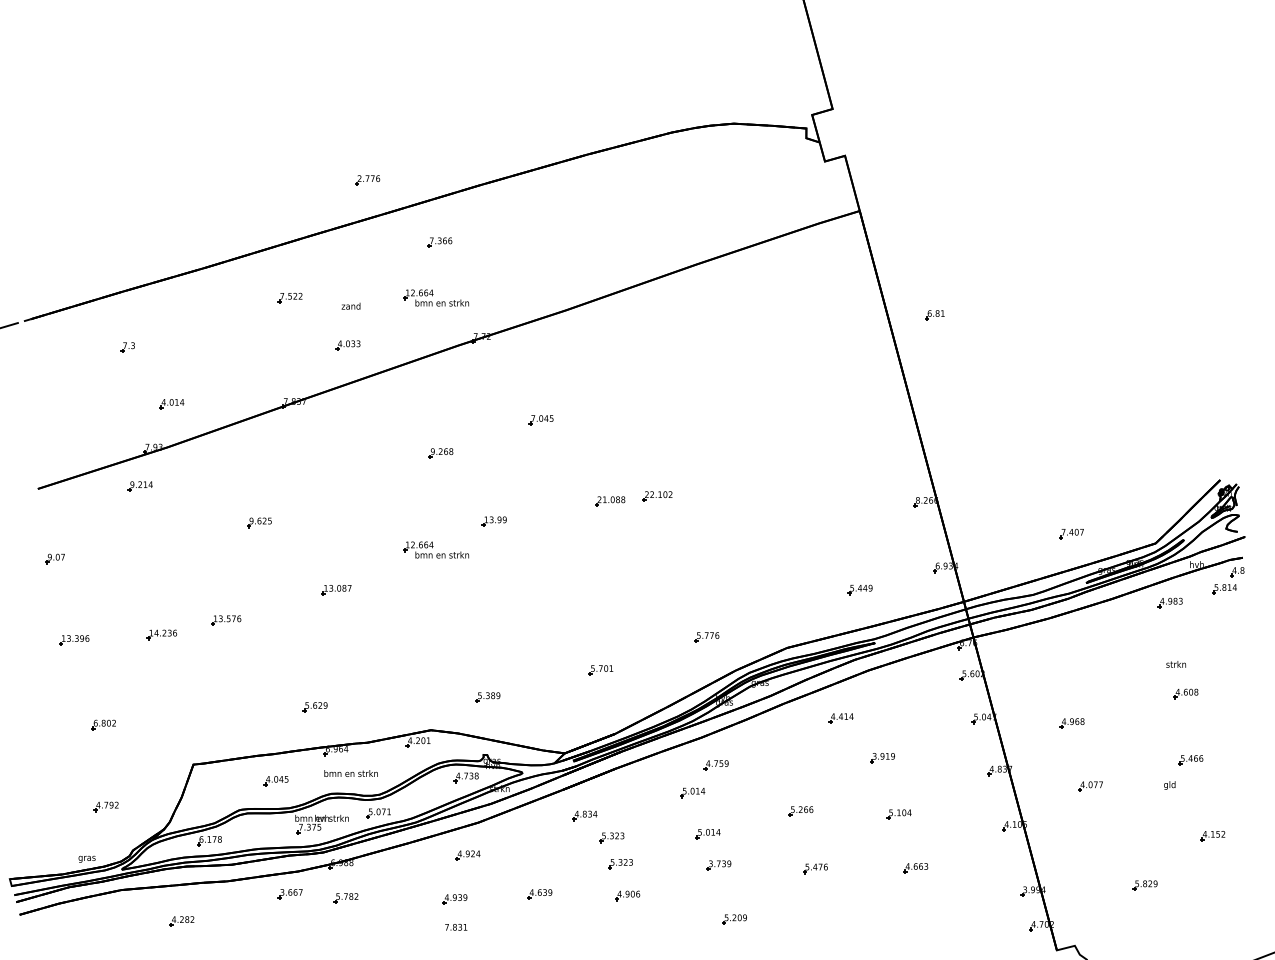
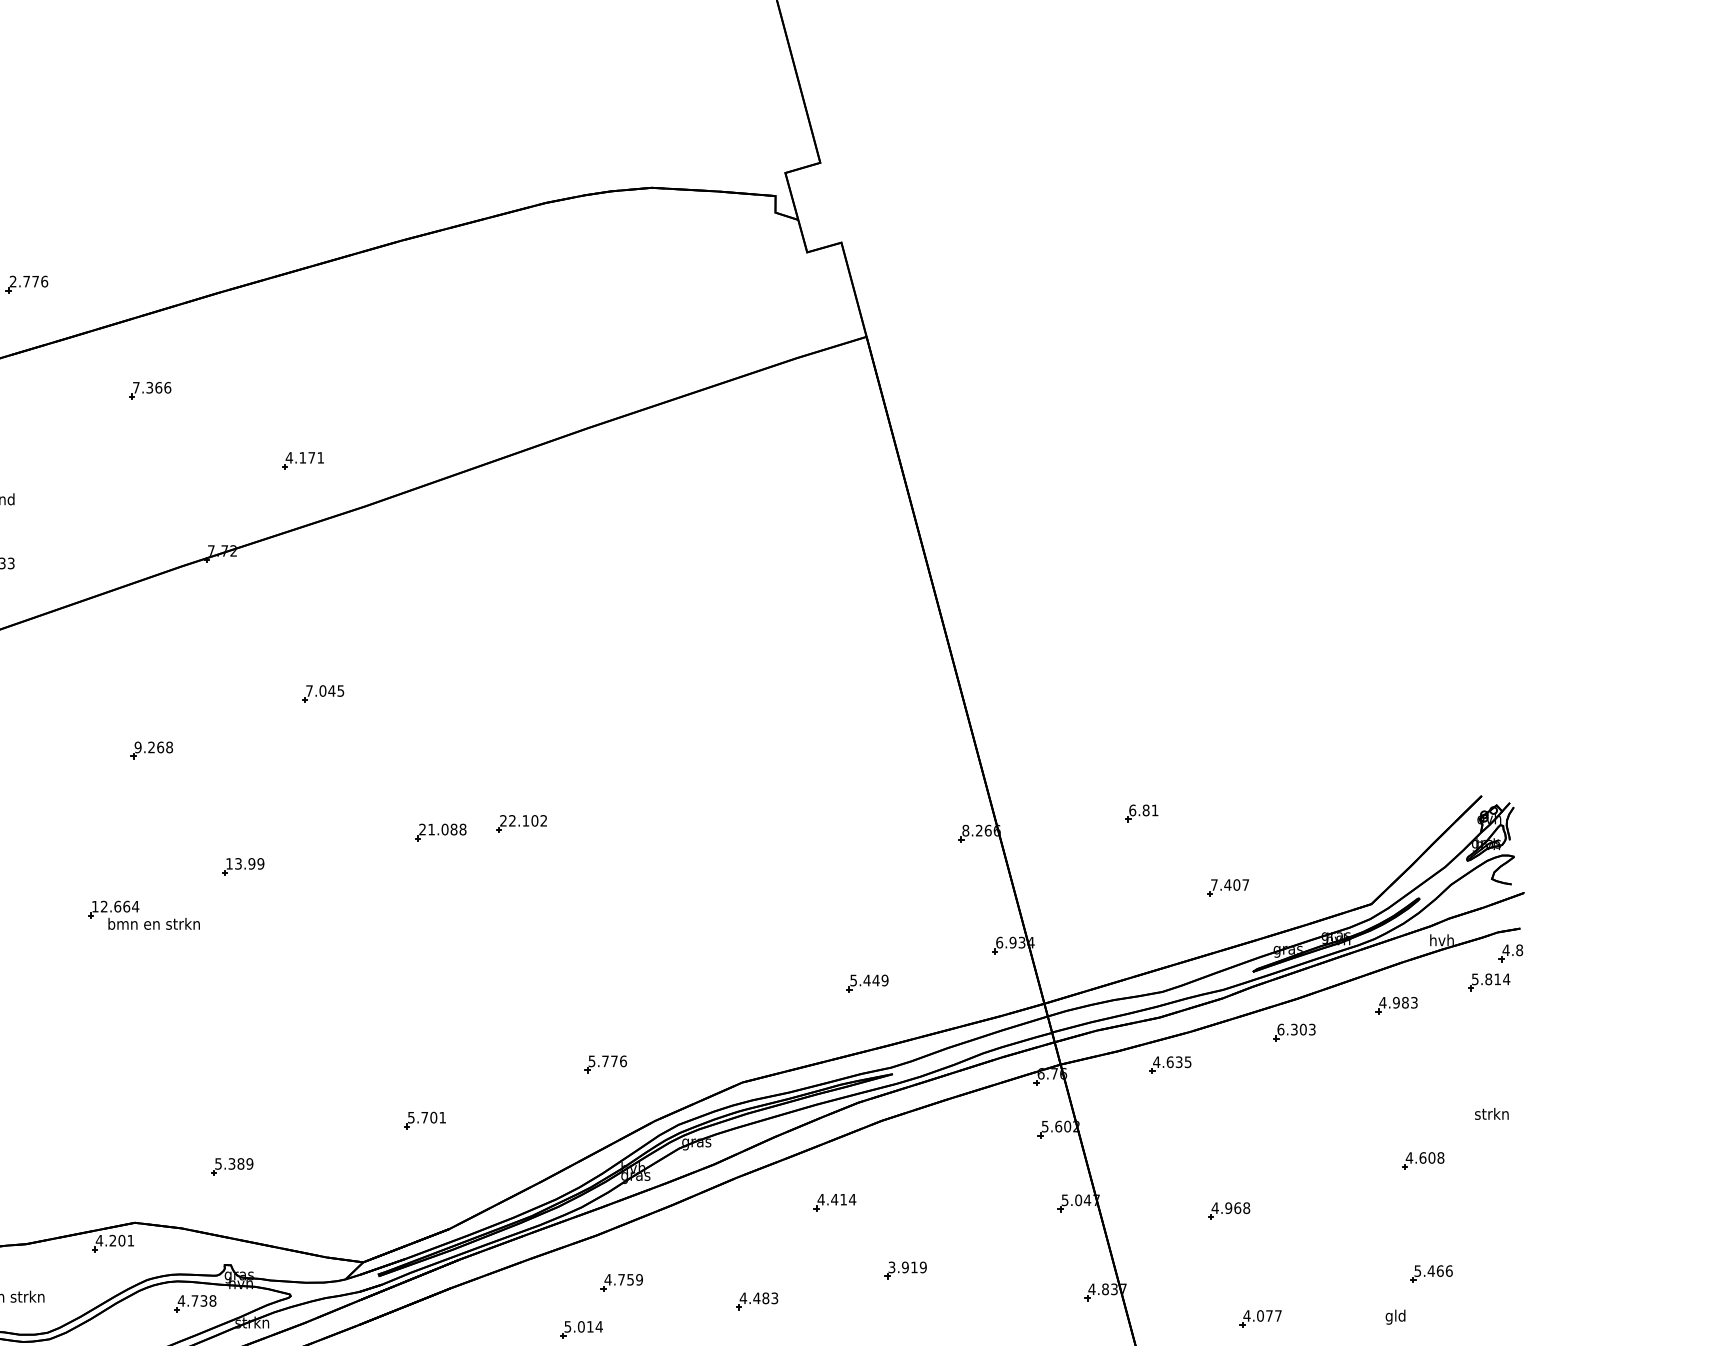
part: (529, 283) -> (303, 460), added
part: (435, 297) -> (142, 484), removed
part: (934, 315) -> (1140, 813), moved
part: (1110, 618) -> (1294, 1032), added
part: (1037, 637) -> (1169, 1064), added
text: (1175, 664) -> (1490, 1114), moved
part: (795, 776) -> (756, 1301), added

